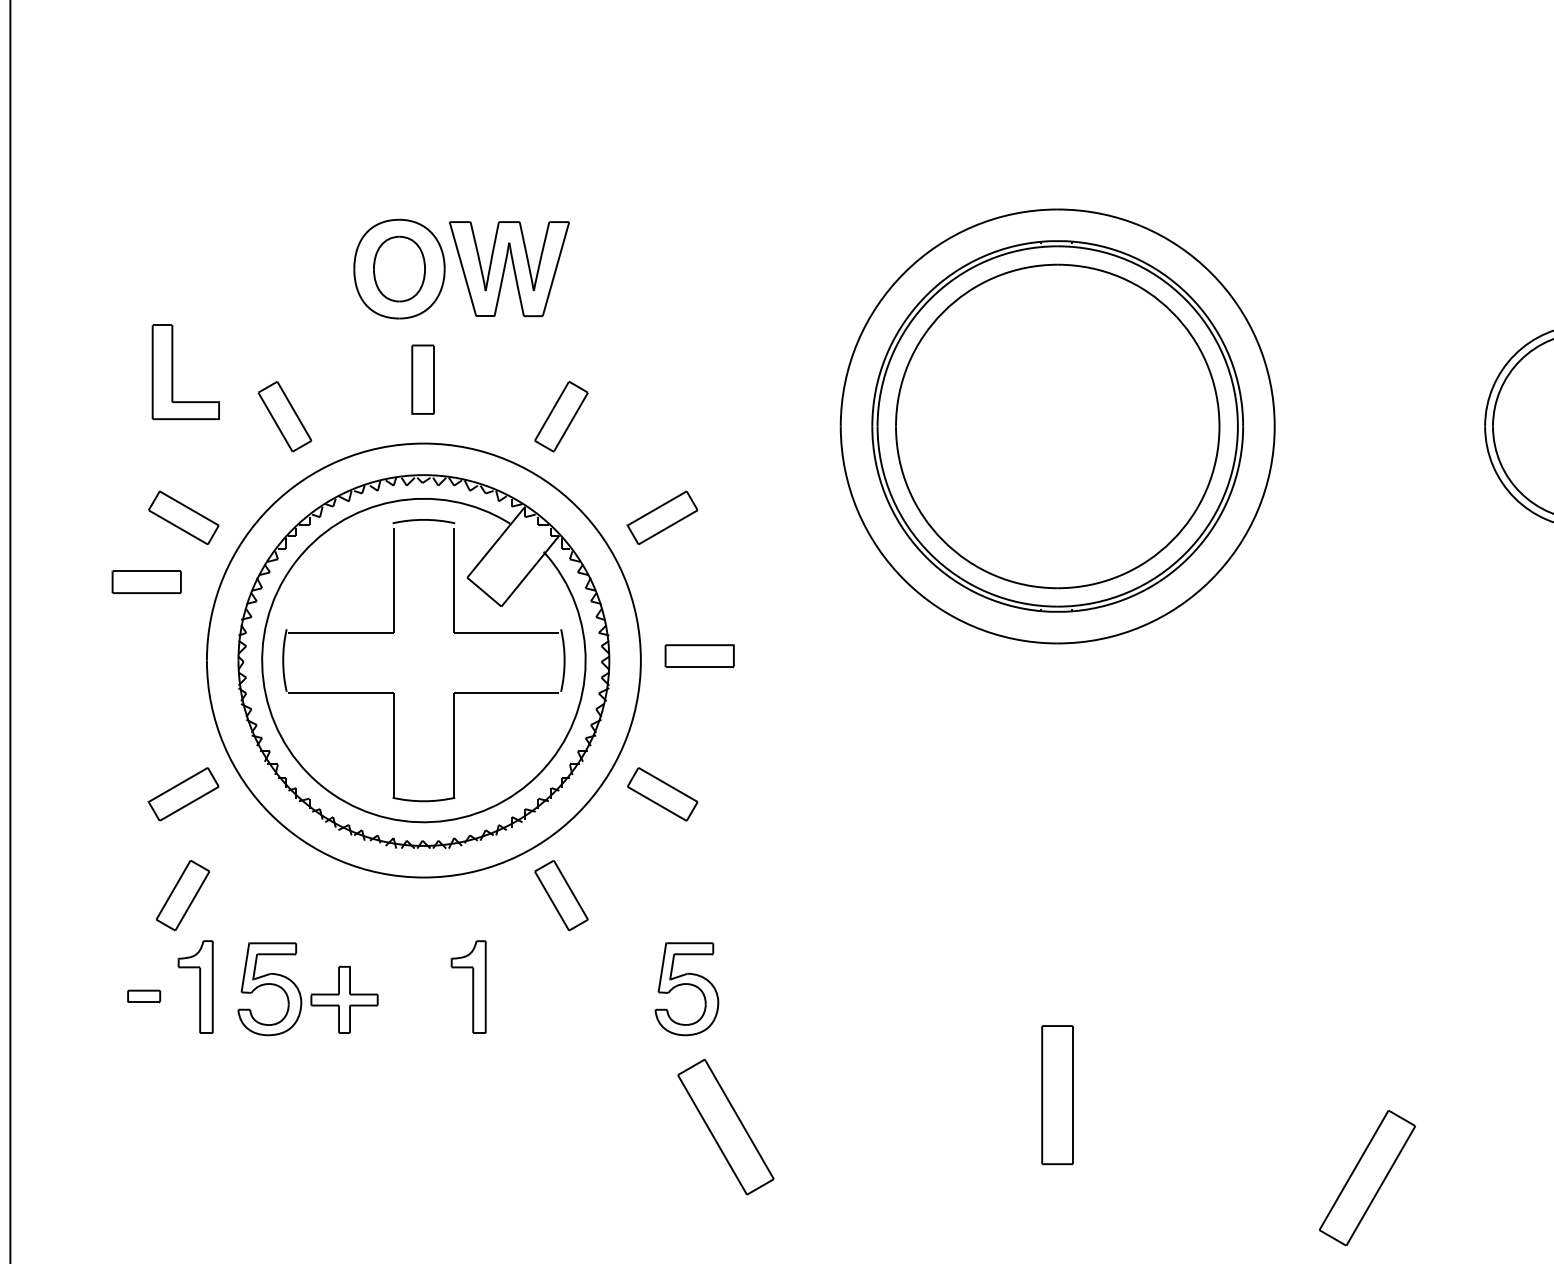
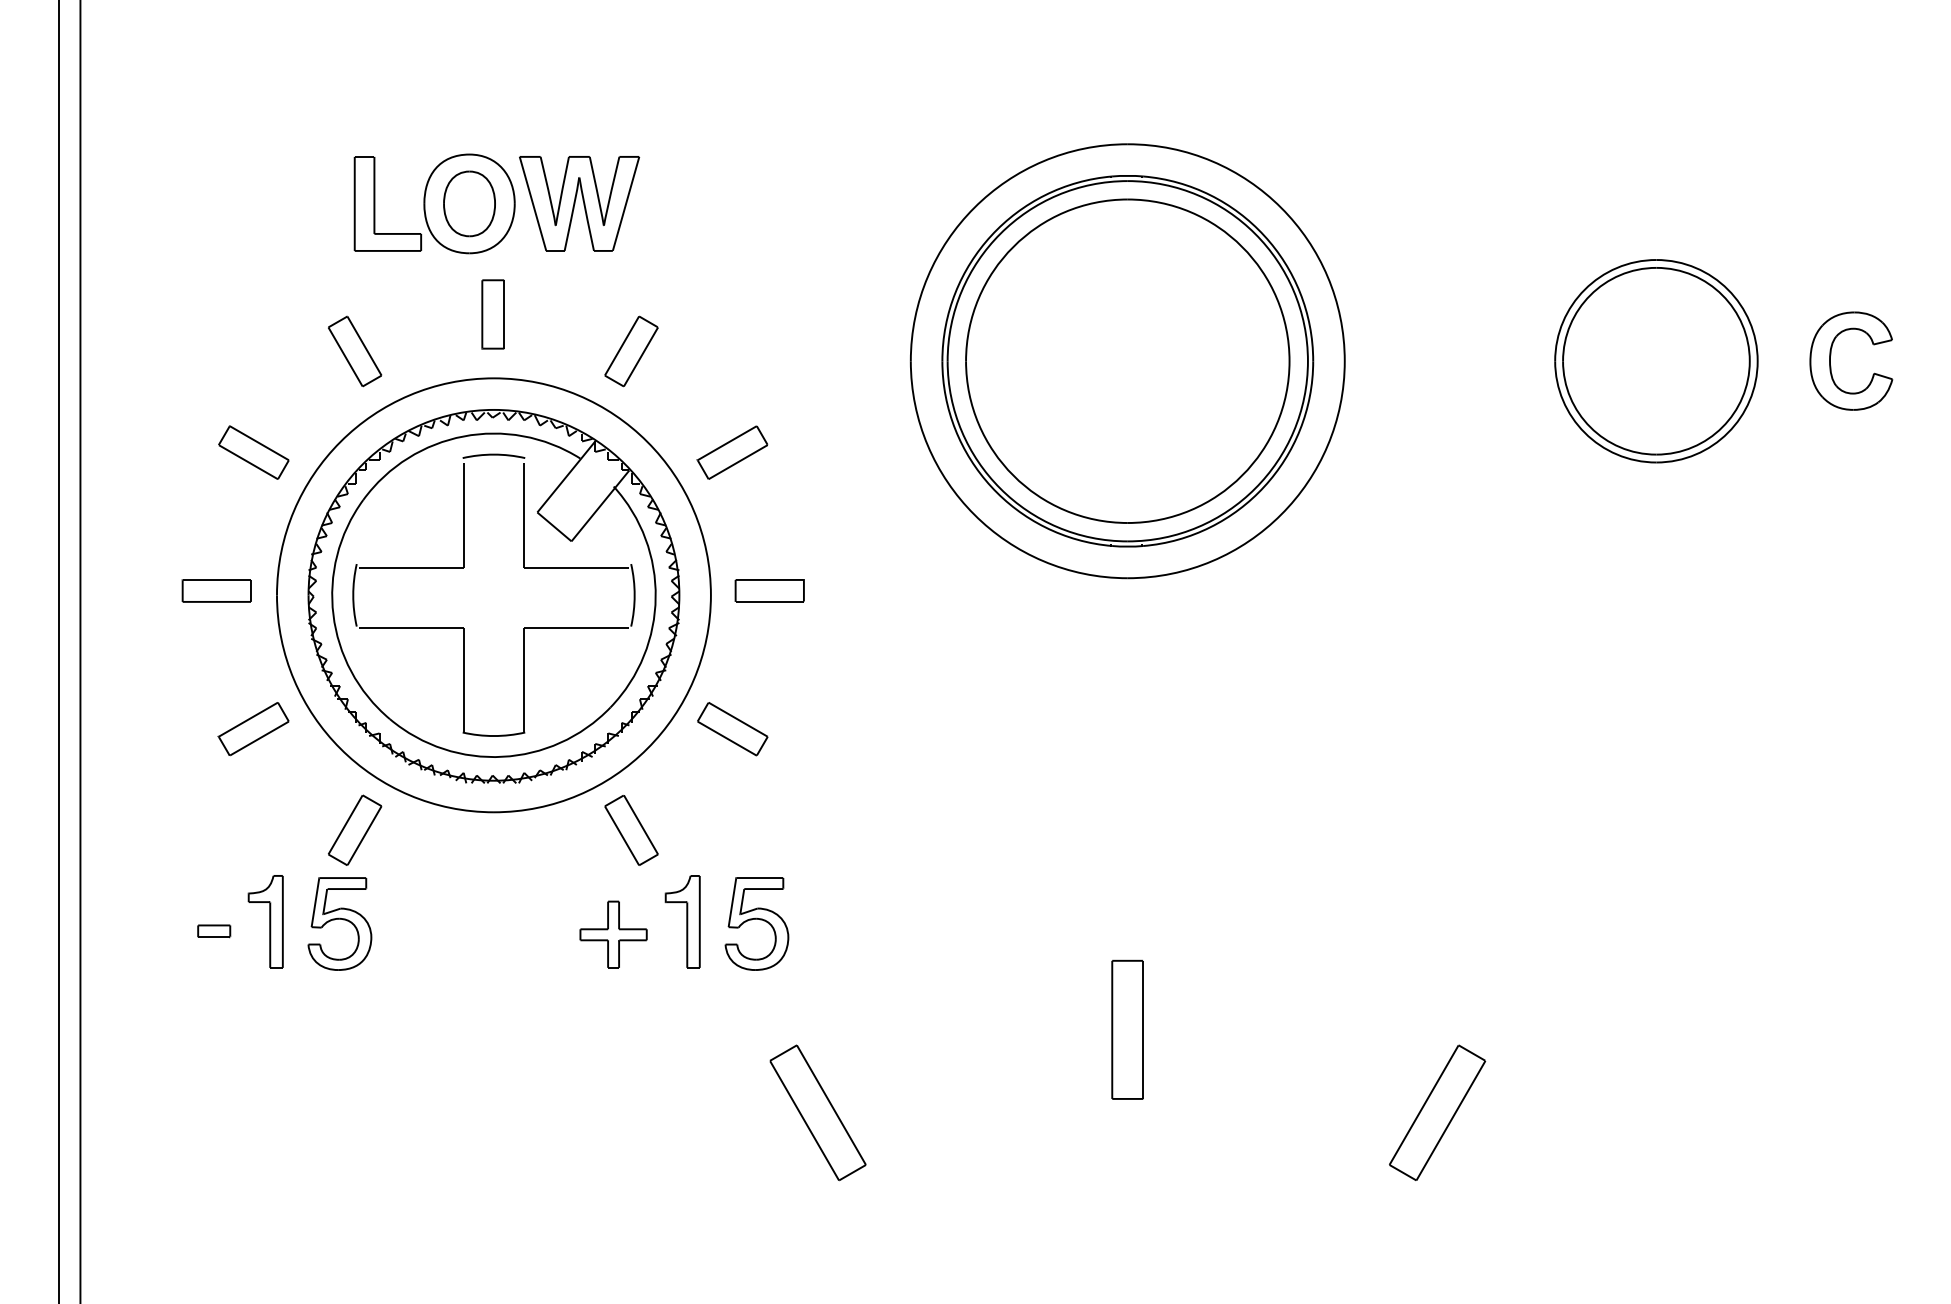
part: (173, 371) -> (375, 203), moved
part: (146, 581) -> (216, 590), moved
part: (183, 894) -> (355, 829), moved
part: (468, 986) -> (682, 921), moved
part: (344, 999) -> (613, 934), moved
part: (725, 1126) -> (817, 1112), moved

